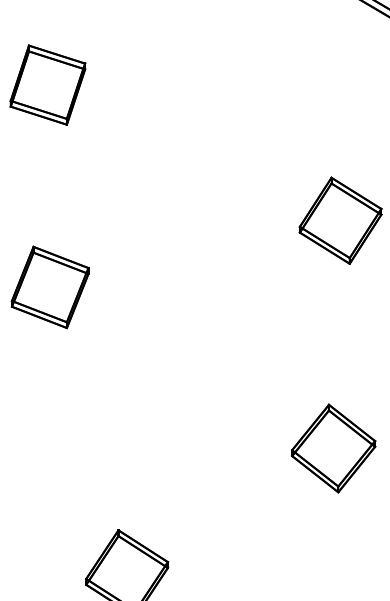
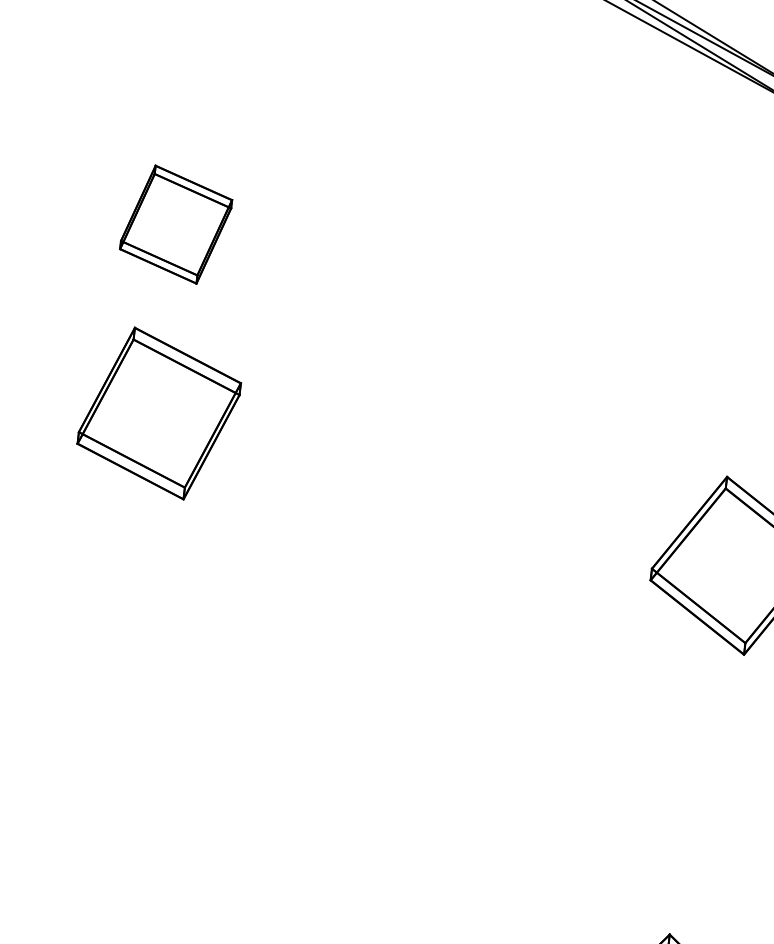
part: (47, 84) -> (175, 223), size x0.7
part: (49, 287) -> (157, 413), moved

